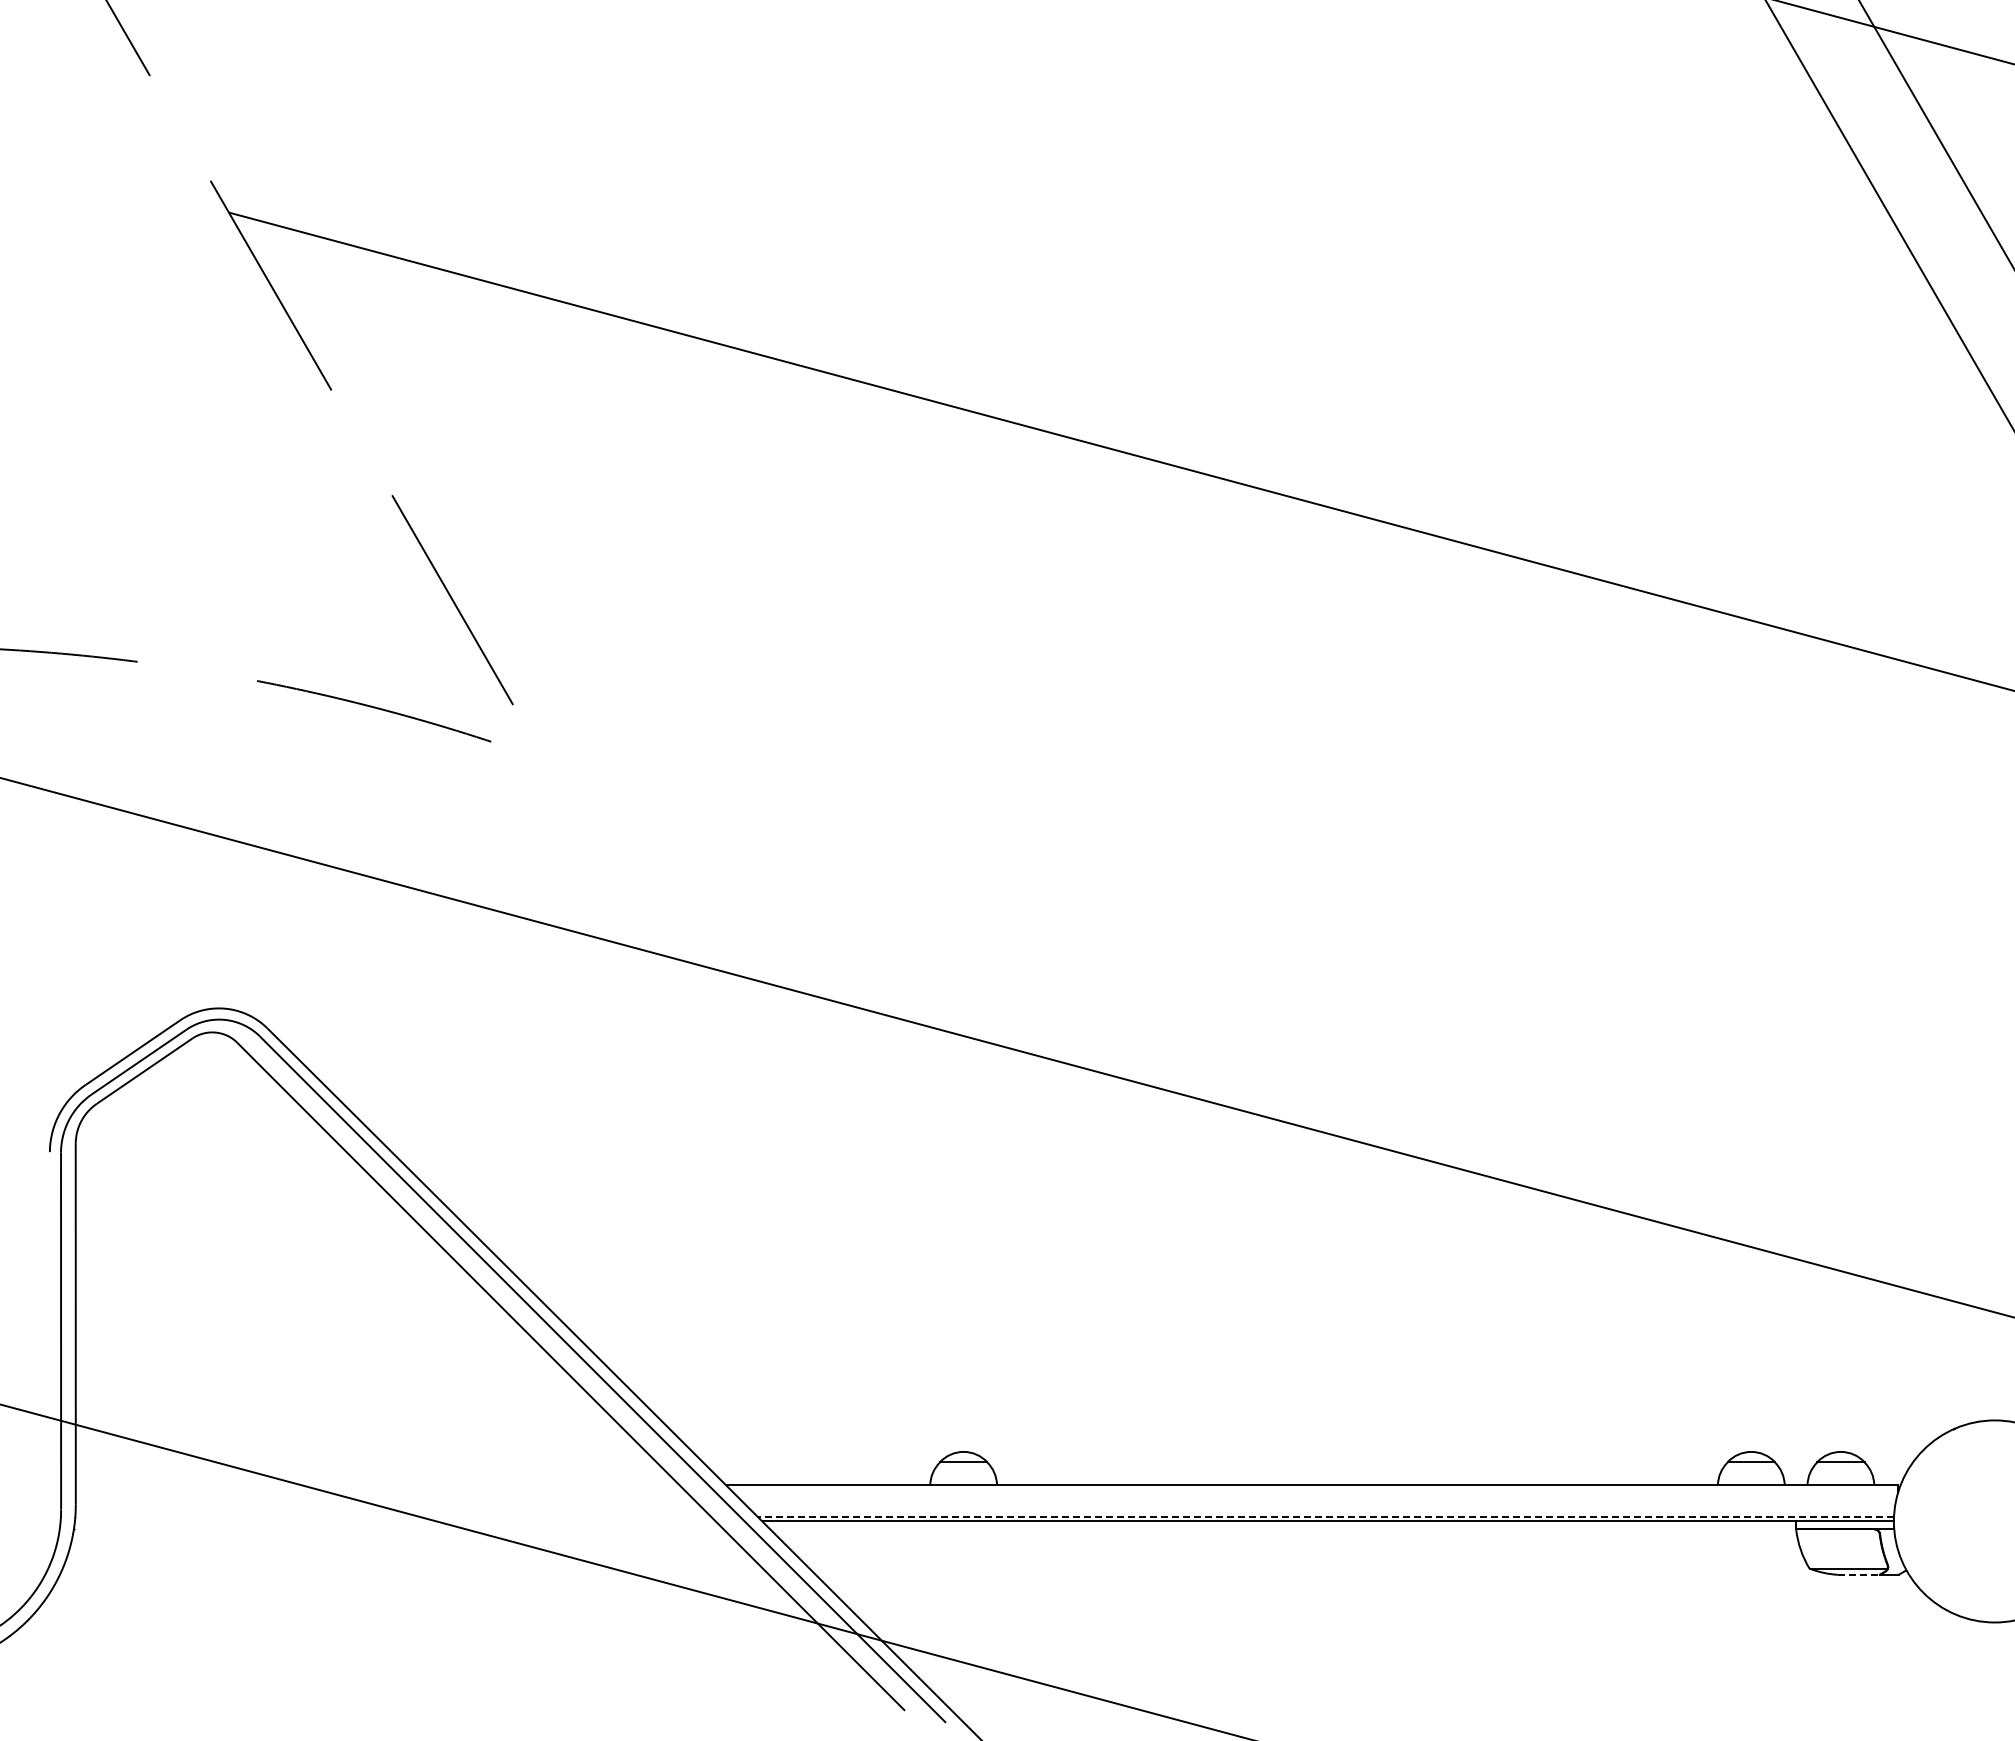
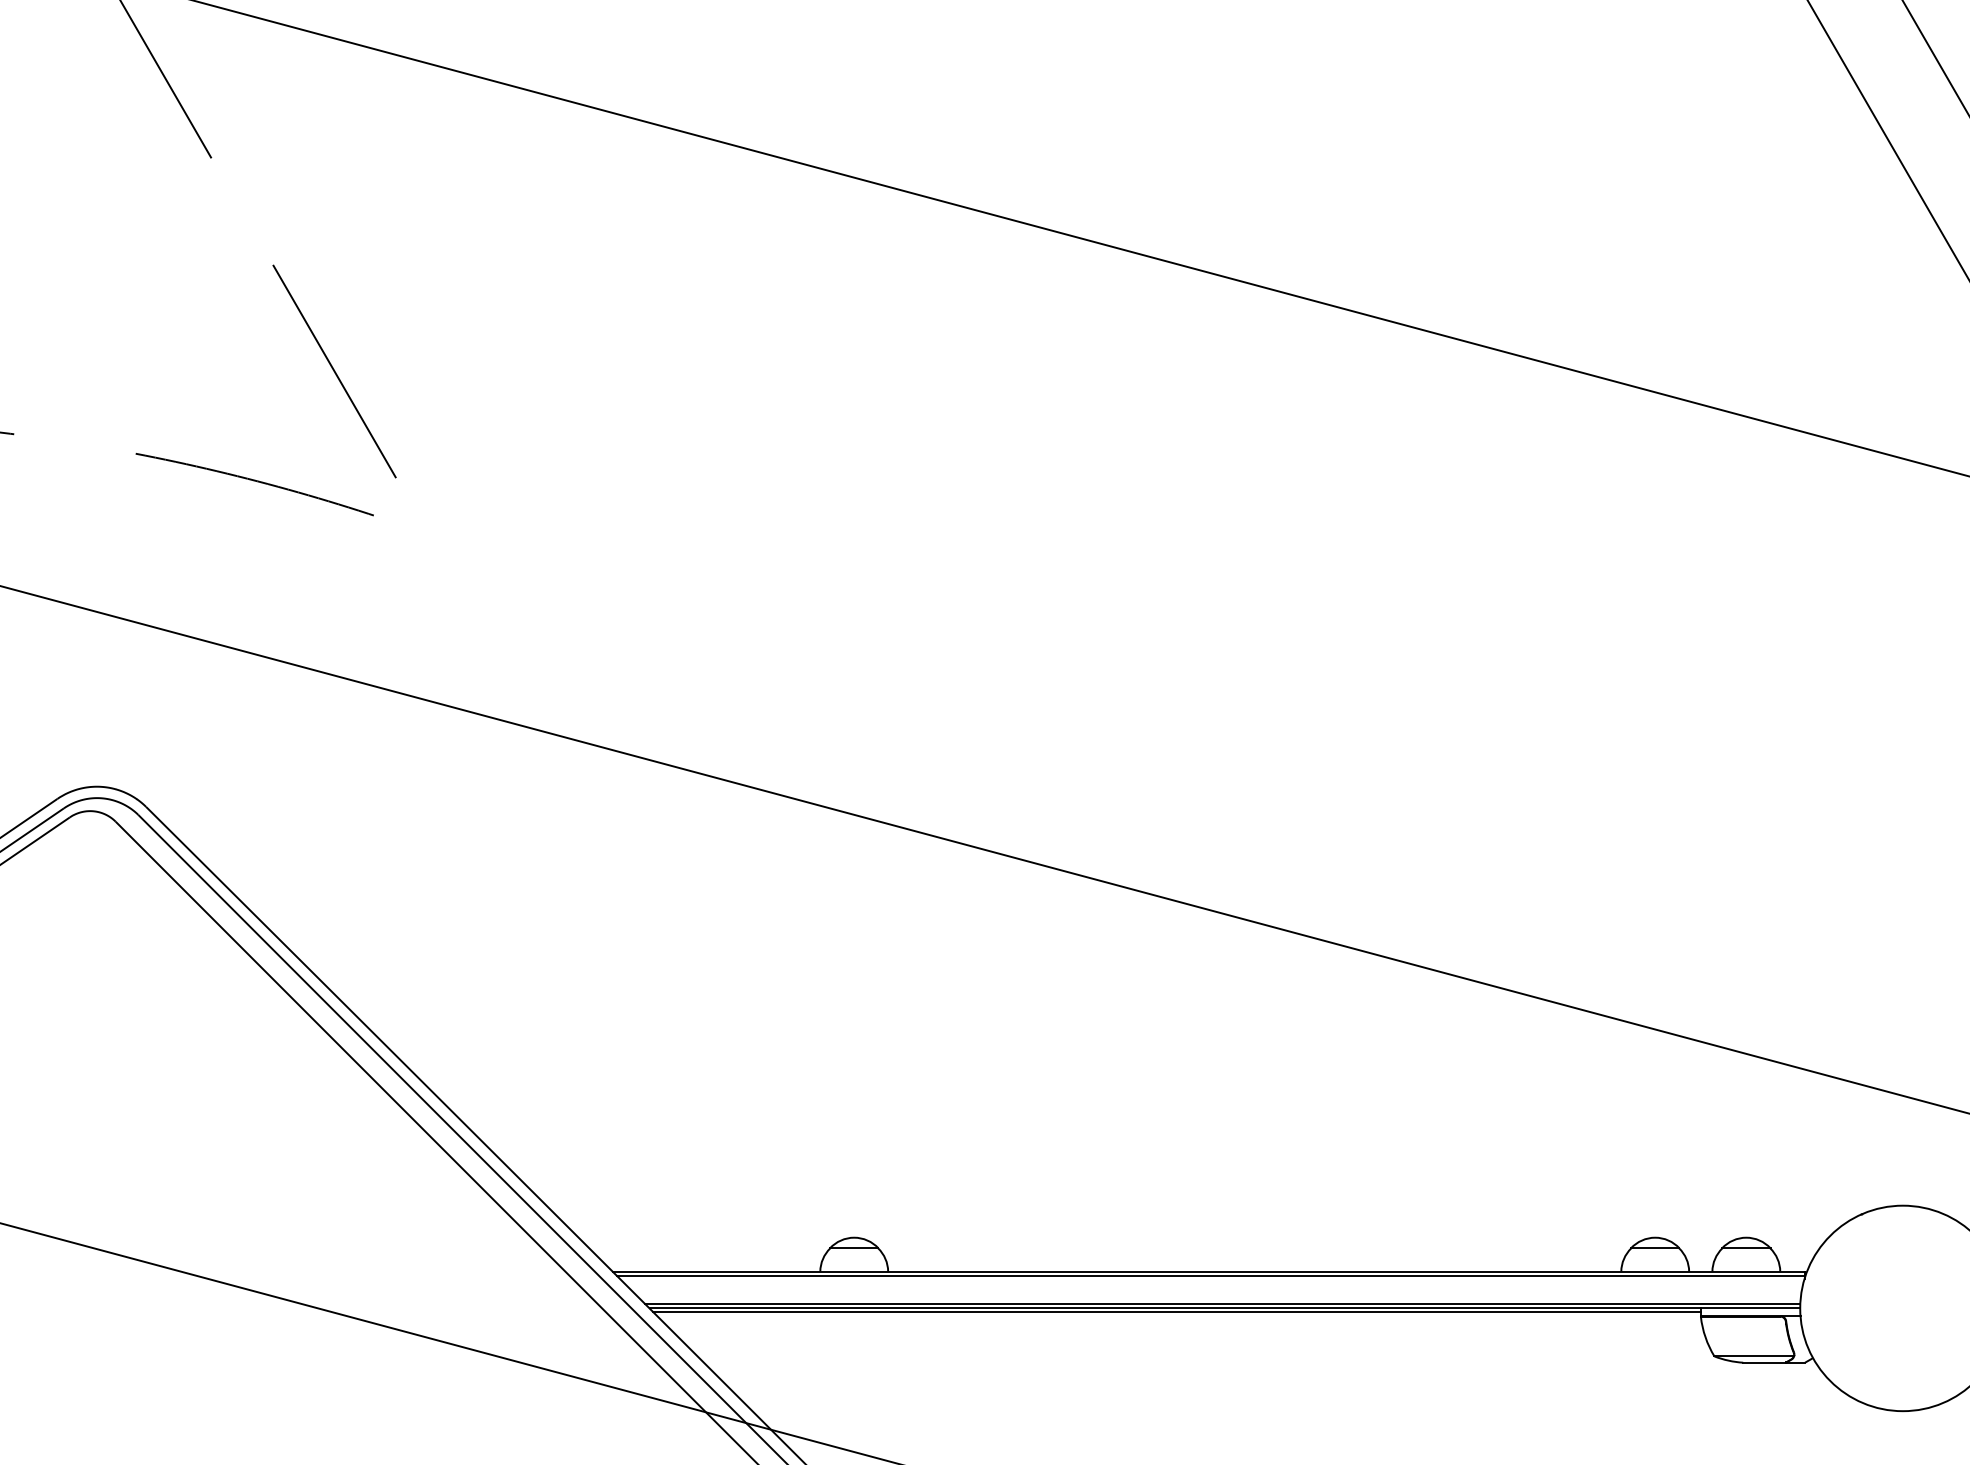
line: (1314, 1490) -> (1211, 1276), added
line: (1325, 1516) -> (1222, 1303), dashed -> solid
line: (1281, 1525) -> (1177, 1312), added
line: (1858, 1574) -> (1764, 1362), dashed -> solid

